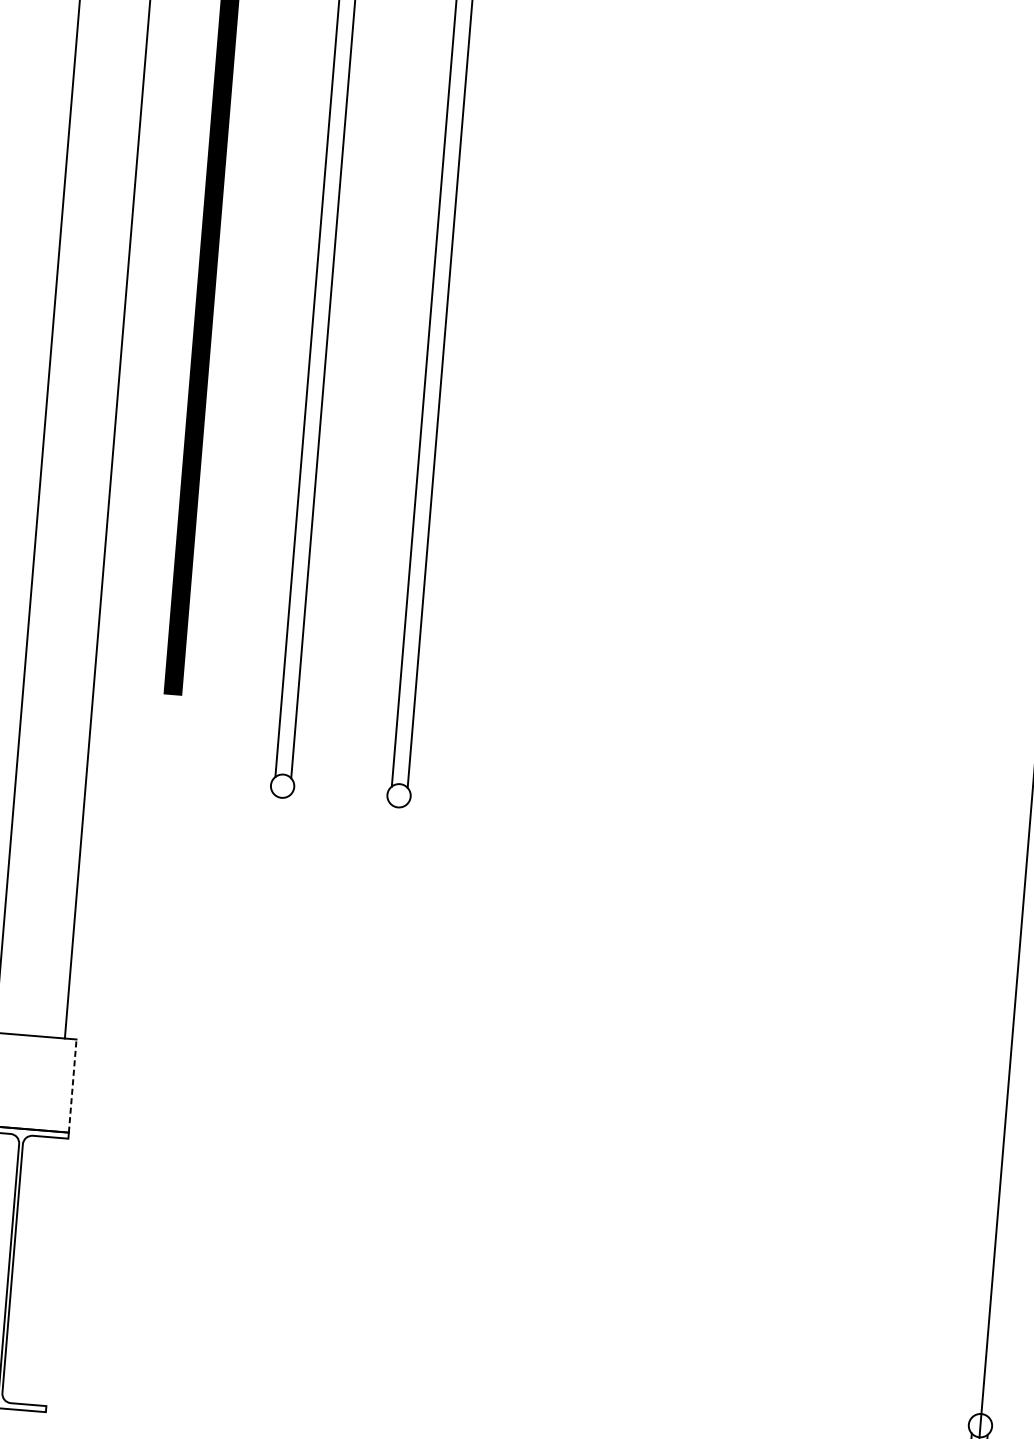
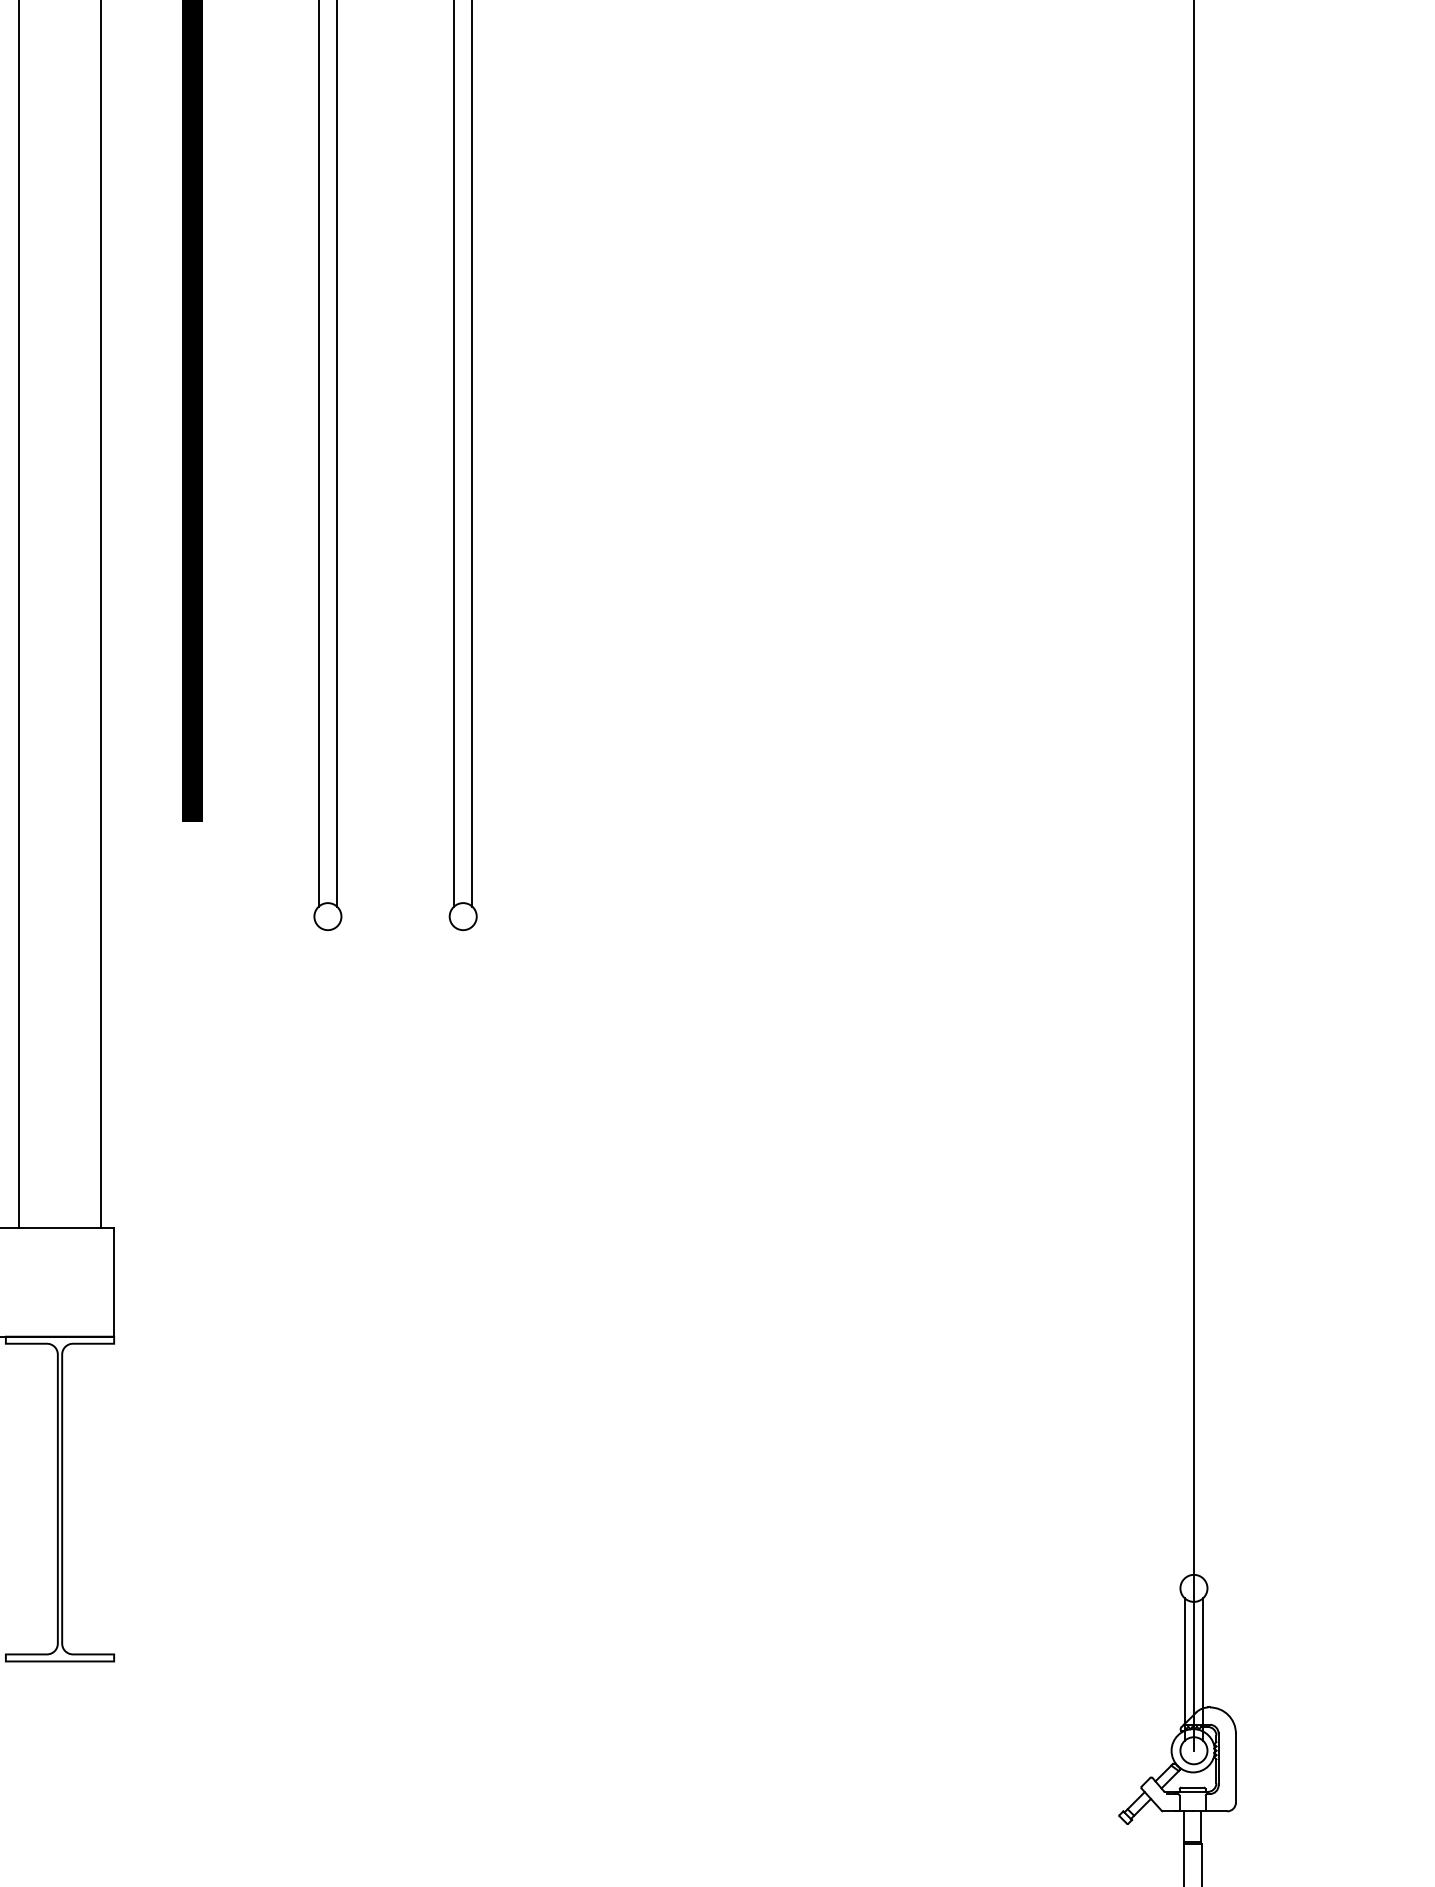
line: (73, 1086) -> (114, 1282), dashed -> solid

